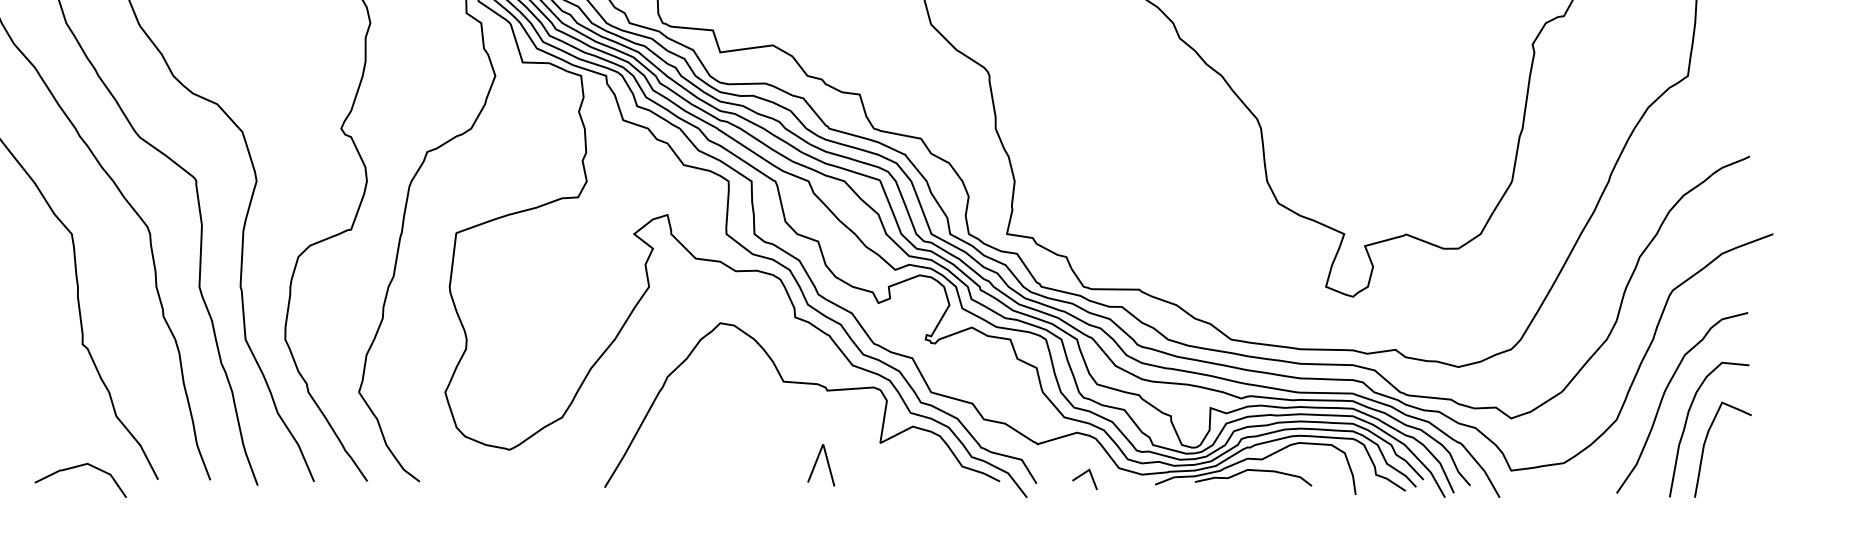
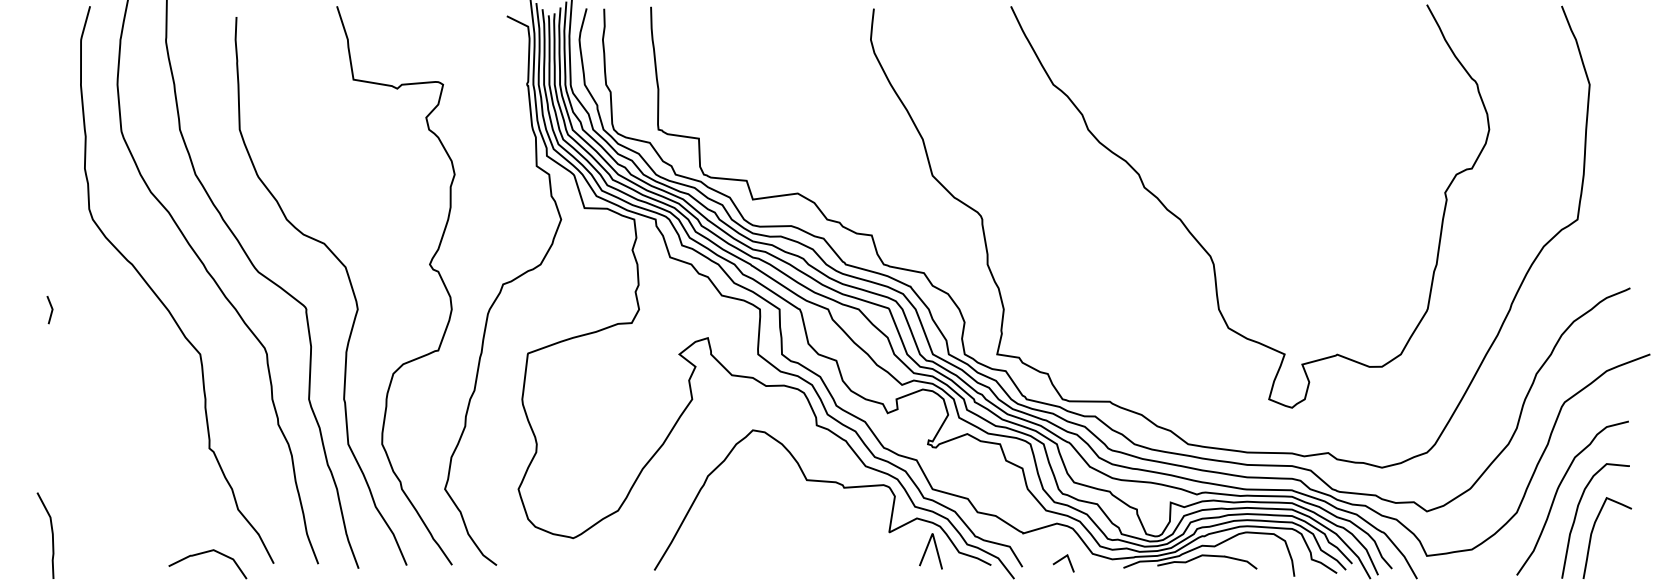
curve: (817, 463) -> (927, 549), moved

